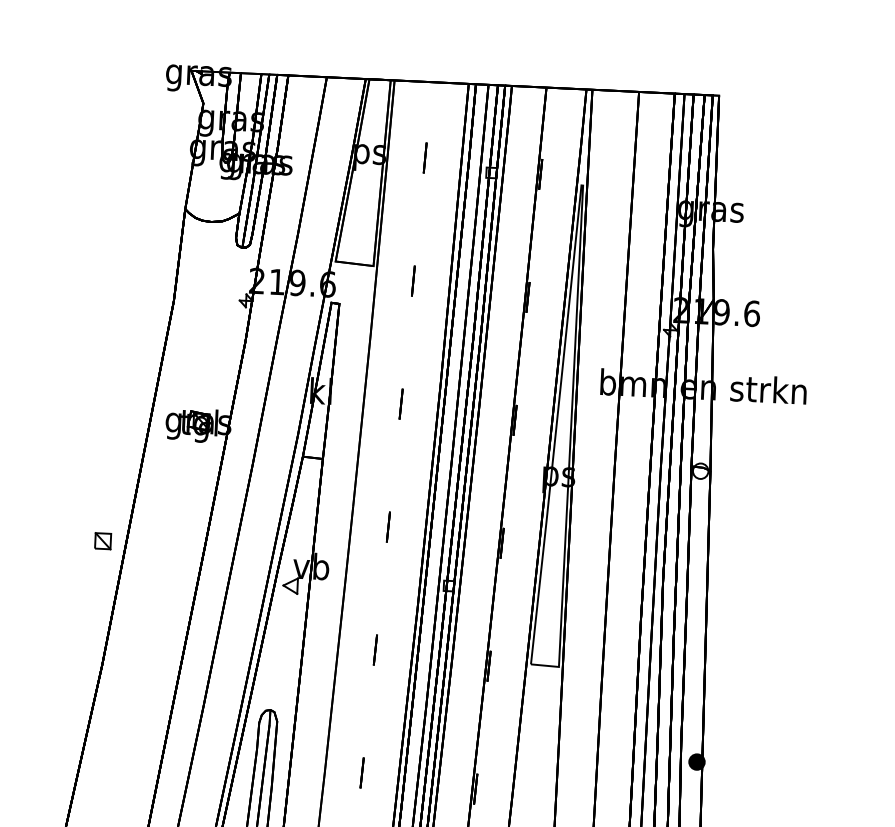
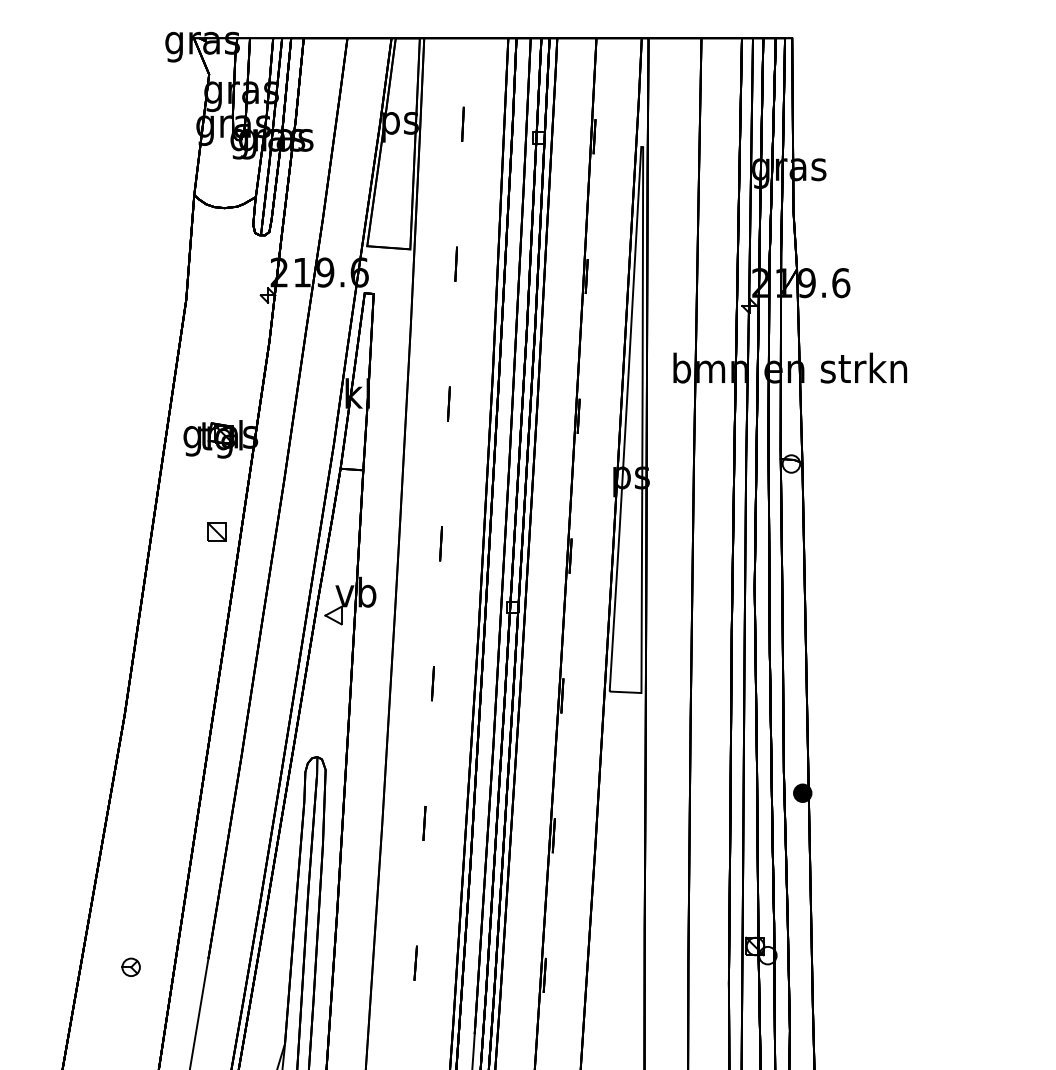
part: (102, 540) -> (216, 531), moved

